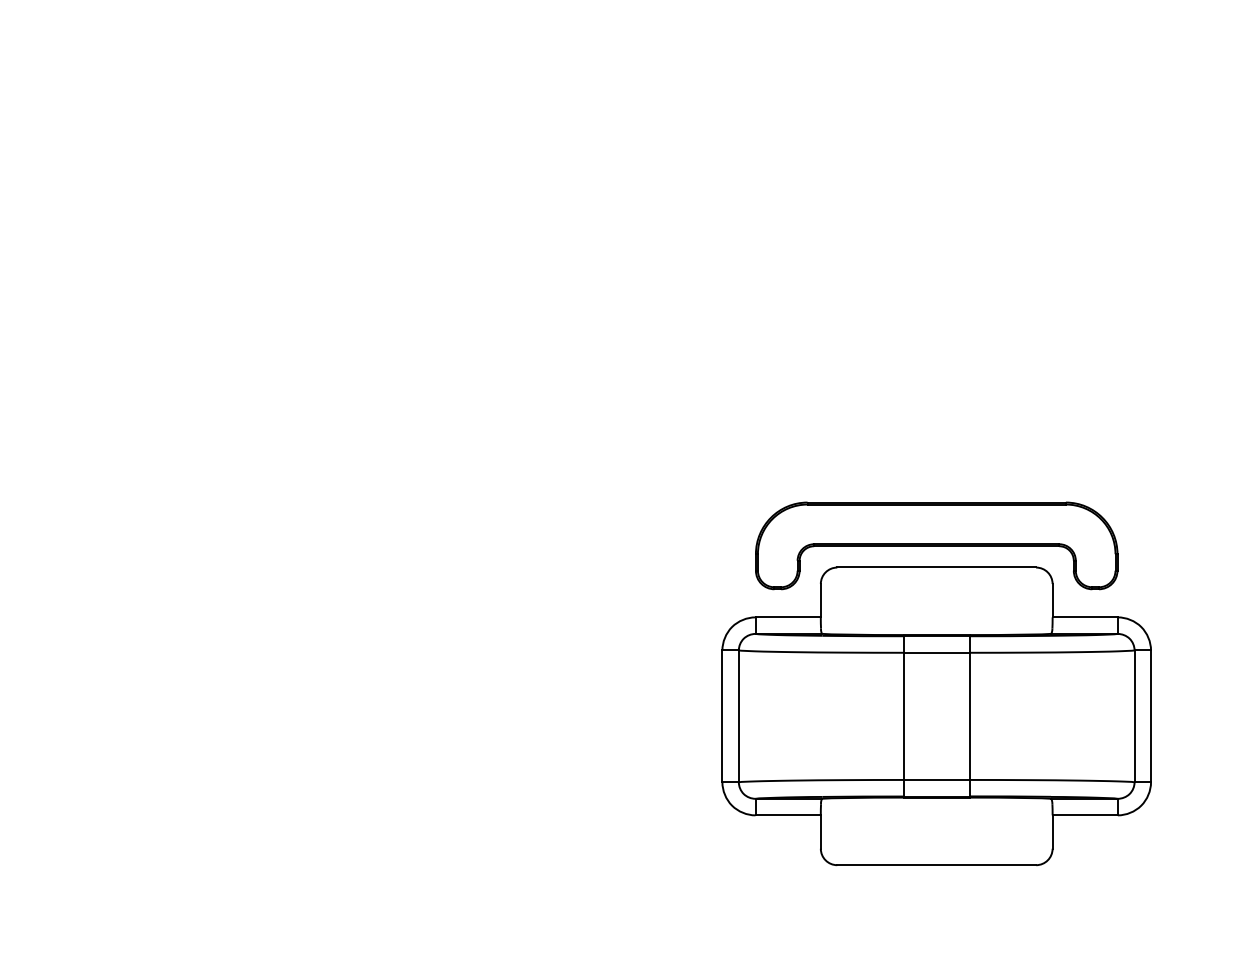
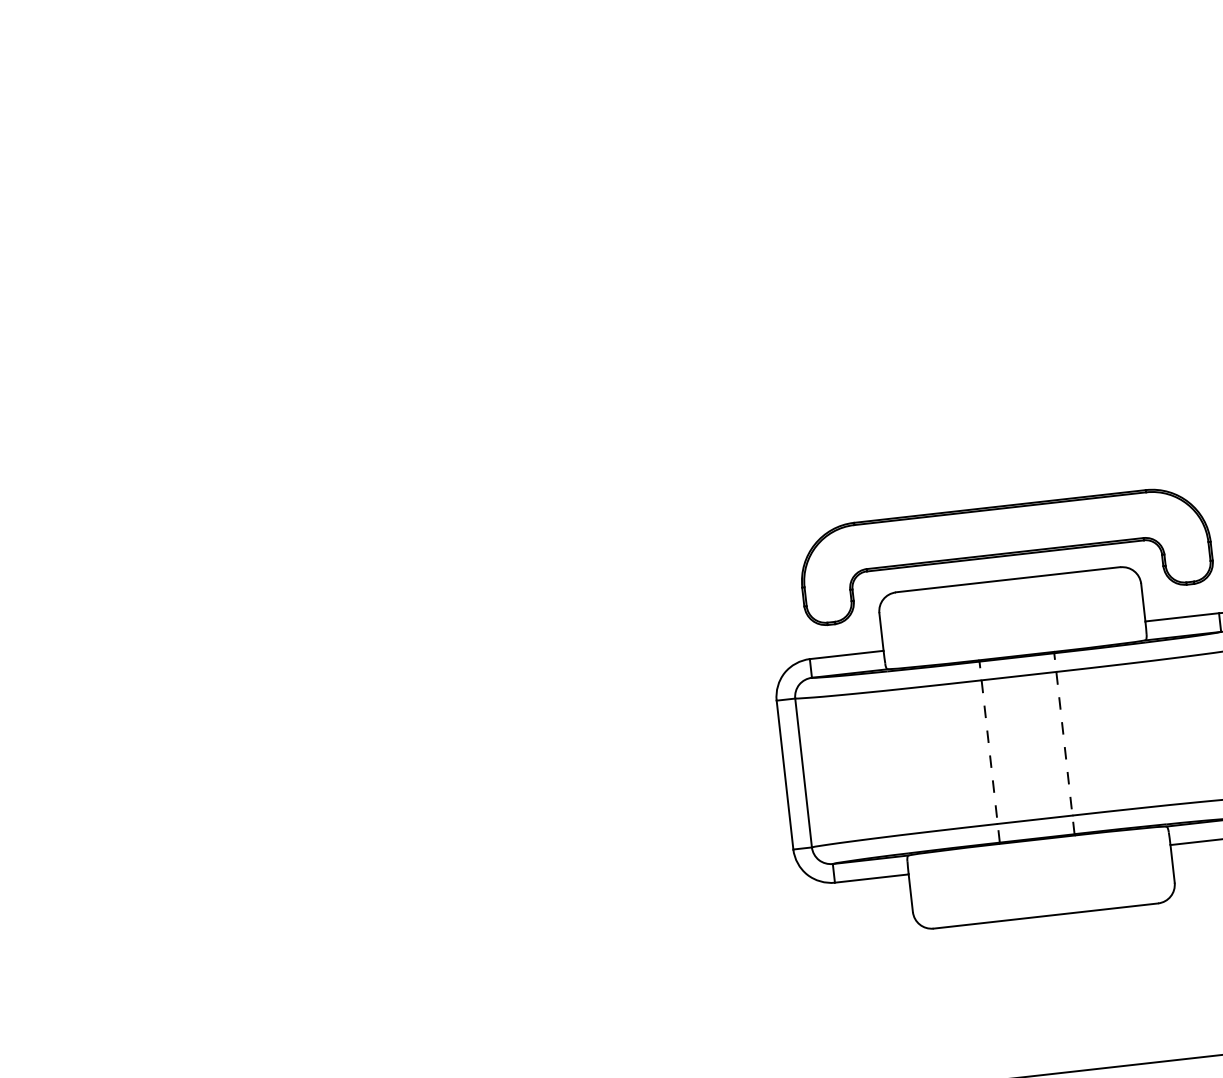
line: (903, 715) -> (989, 751), solid -> dashed
line: (969, 715) -> (1063, 742), solid -> dashed

